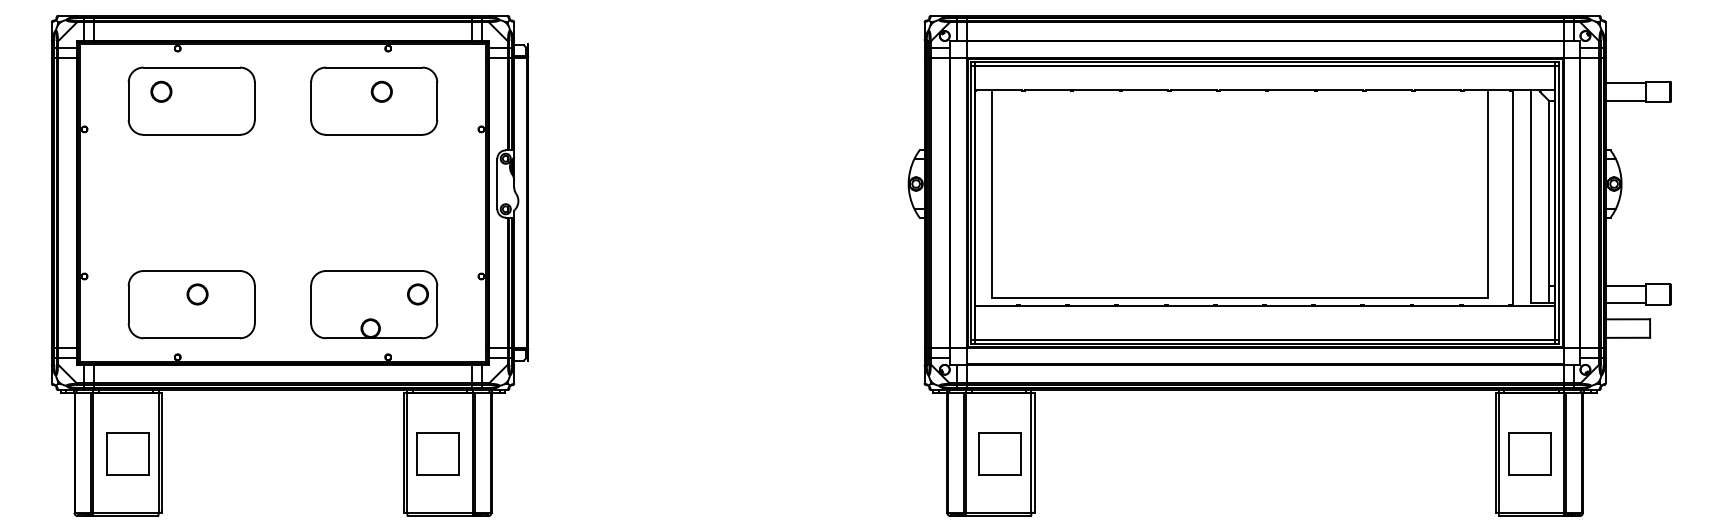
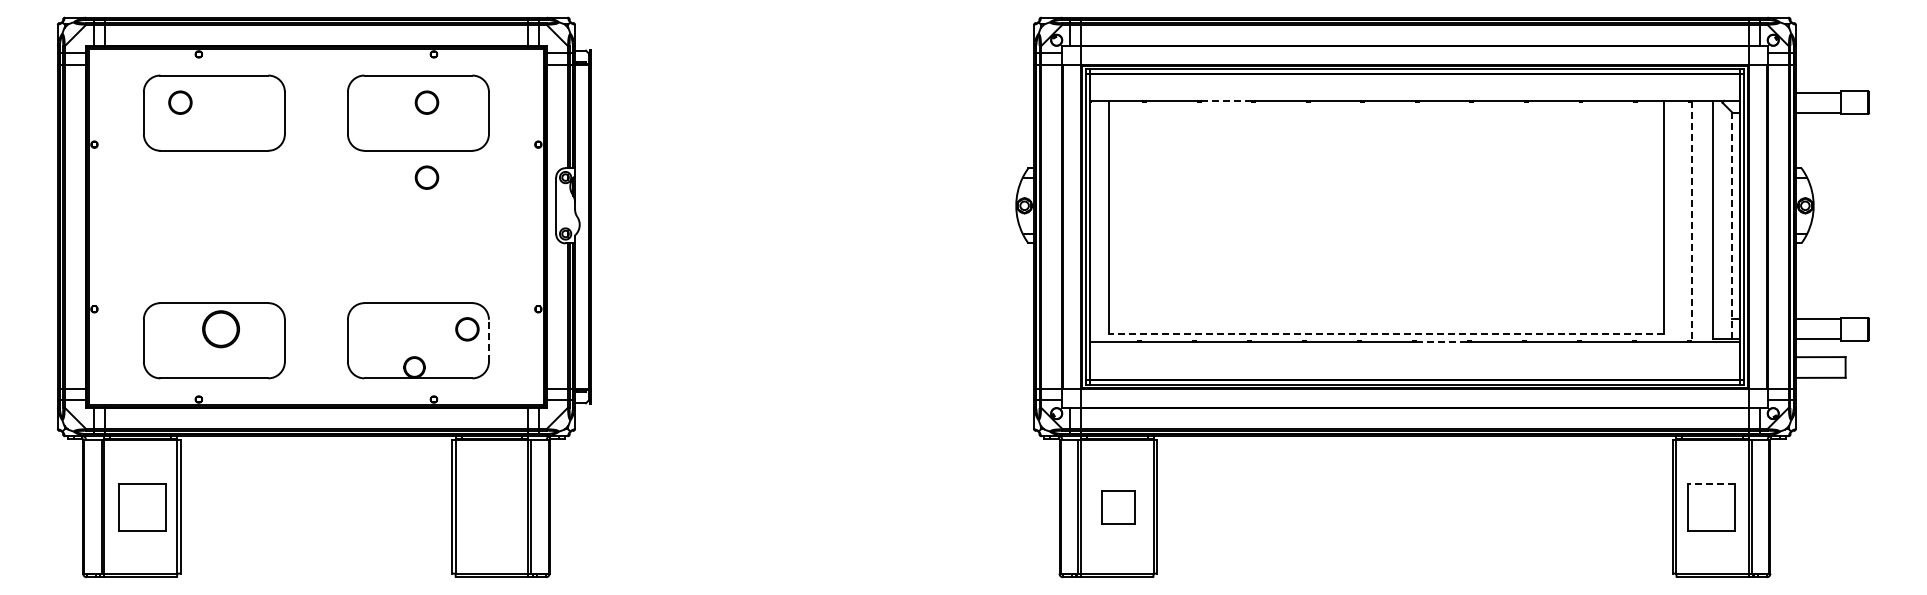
line: (1096, 89) -> (1226, 100), solid -> dashed
part: (381, 158) -> (426, 177), added
line: (1513, 198) -> (1692, 221), solid -> dashed
line: (1548, 201) -> (1732, 225), solid -> dashed
circle: (197, 294) -> (220, 329), size x1.6
line: (1239, 298) -> (1386, 333), solid -> dashed
line: (436, 304) -> (488, 340), solid -> dashed
line: (1288, 306) -> (1441, 342), solid -> dashed
line: (1530, 433) -> (1711, 484), solid -> dashed
part: (438, 453) -> (490, 507), removed
part: (1000, 453) -> (1118, 507), size x0.7

